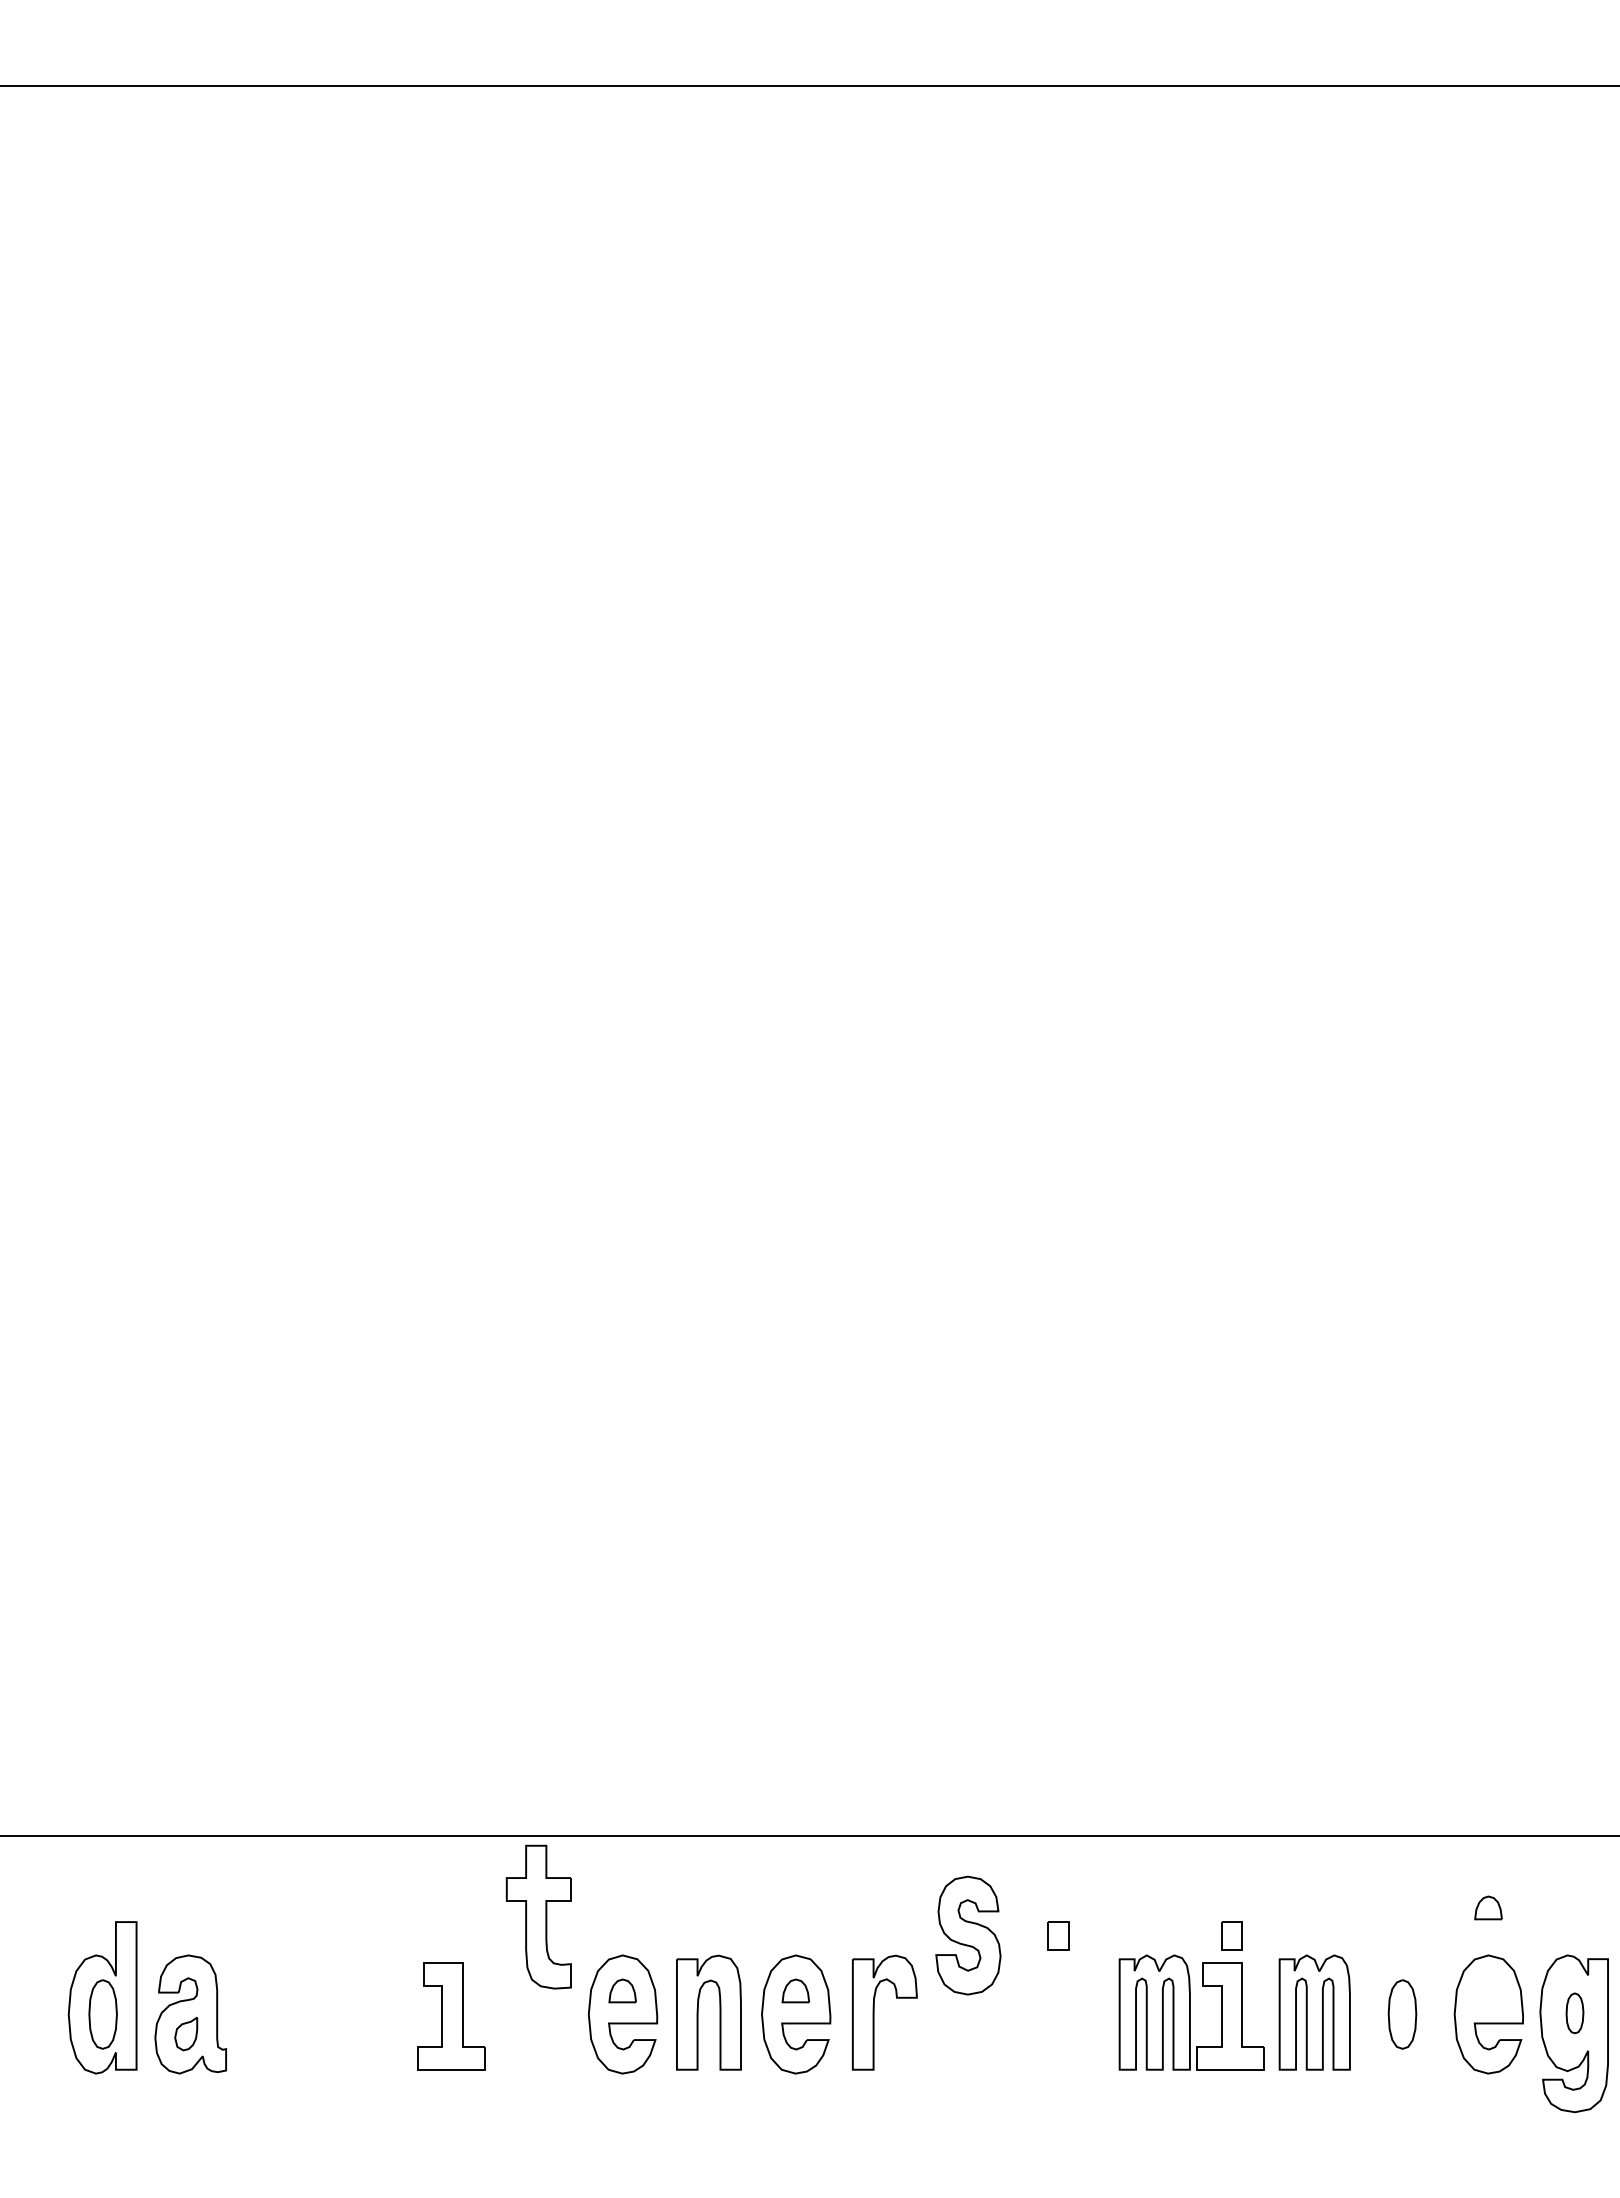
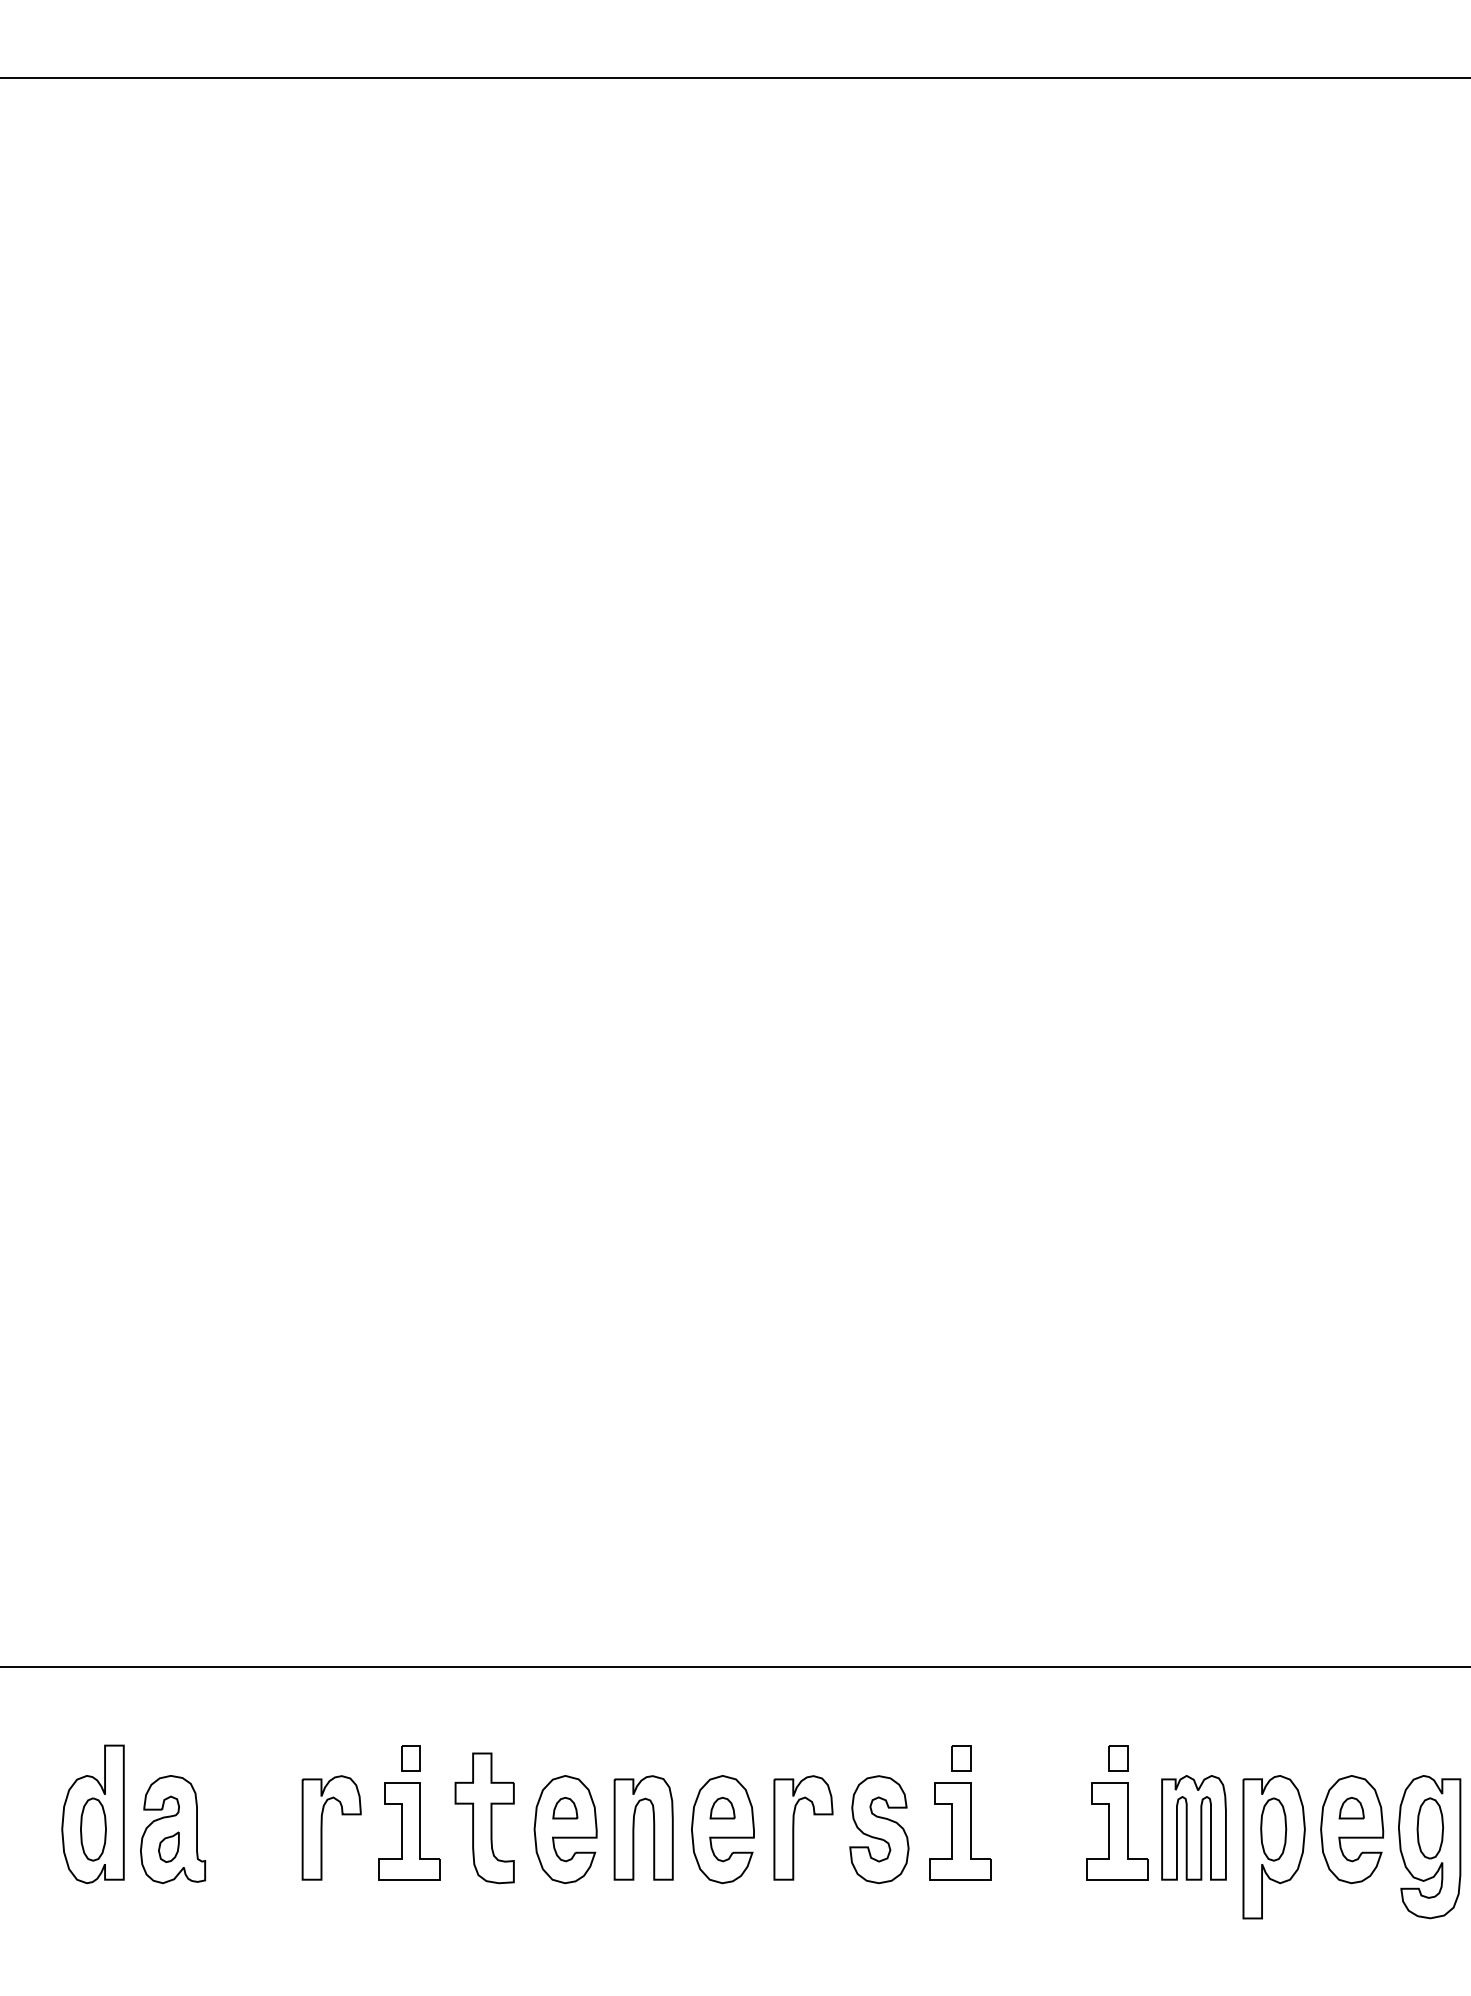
part: (1488, 1907) -> (1351, 1807), moved
part: (538, 1916) -> (484, 1817), moved
part: (452, 1935) -> (410, 1757), added
part: (968, 1935) -> (879, 1829), moved
part: (355, 2012) -> (322, 1827), added
part: (1154, 2012) -> (1048, 1827), removed
part: (1574, 2013) -> (1429, 1828), size x1.67
part: (1057, 2016) -> (960, 1831), added
part: (1402, 2033) -> (1273, 1846), added

